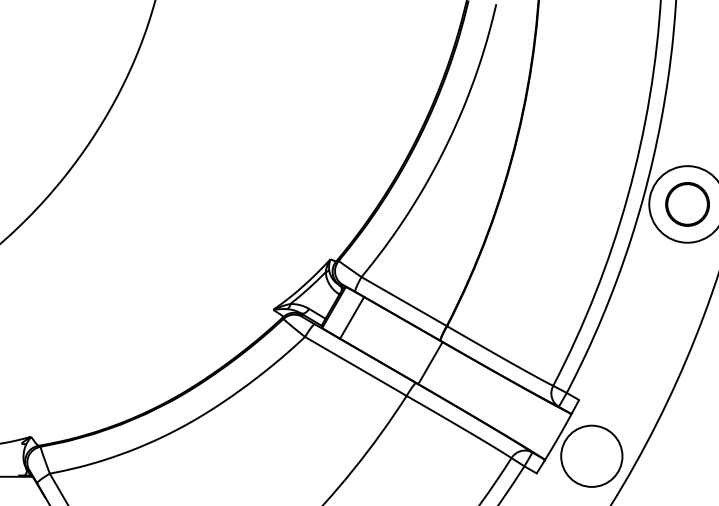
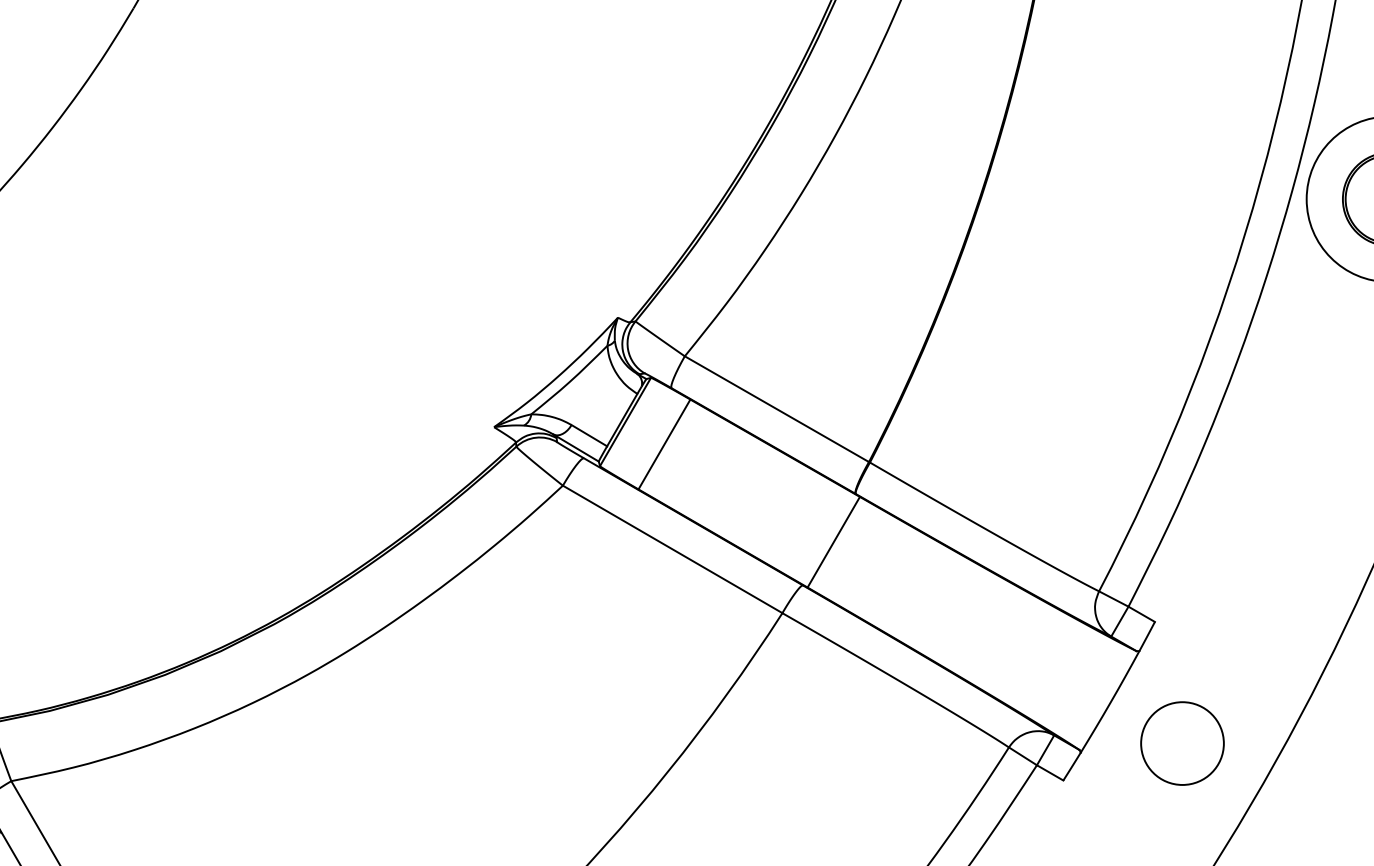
circle: (591, 456) -> (1181, 743), size x0.62

